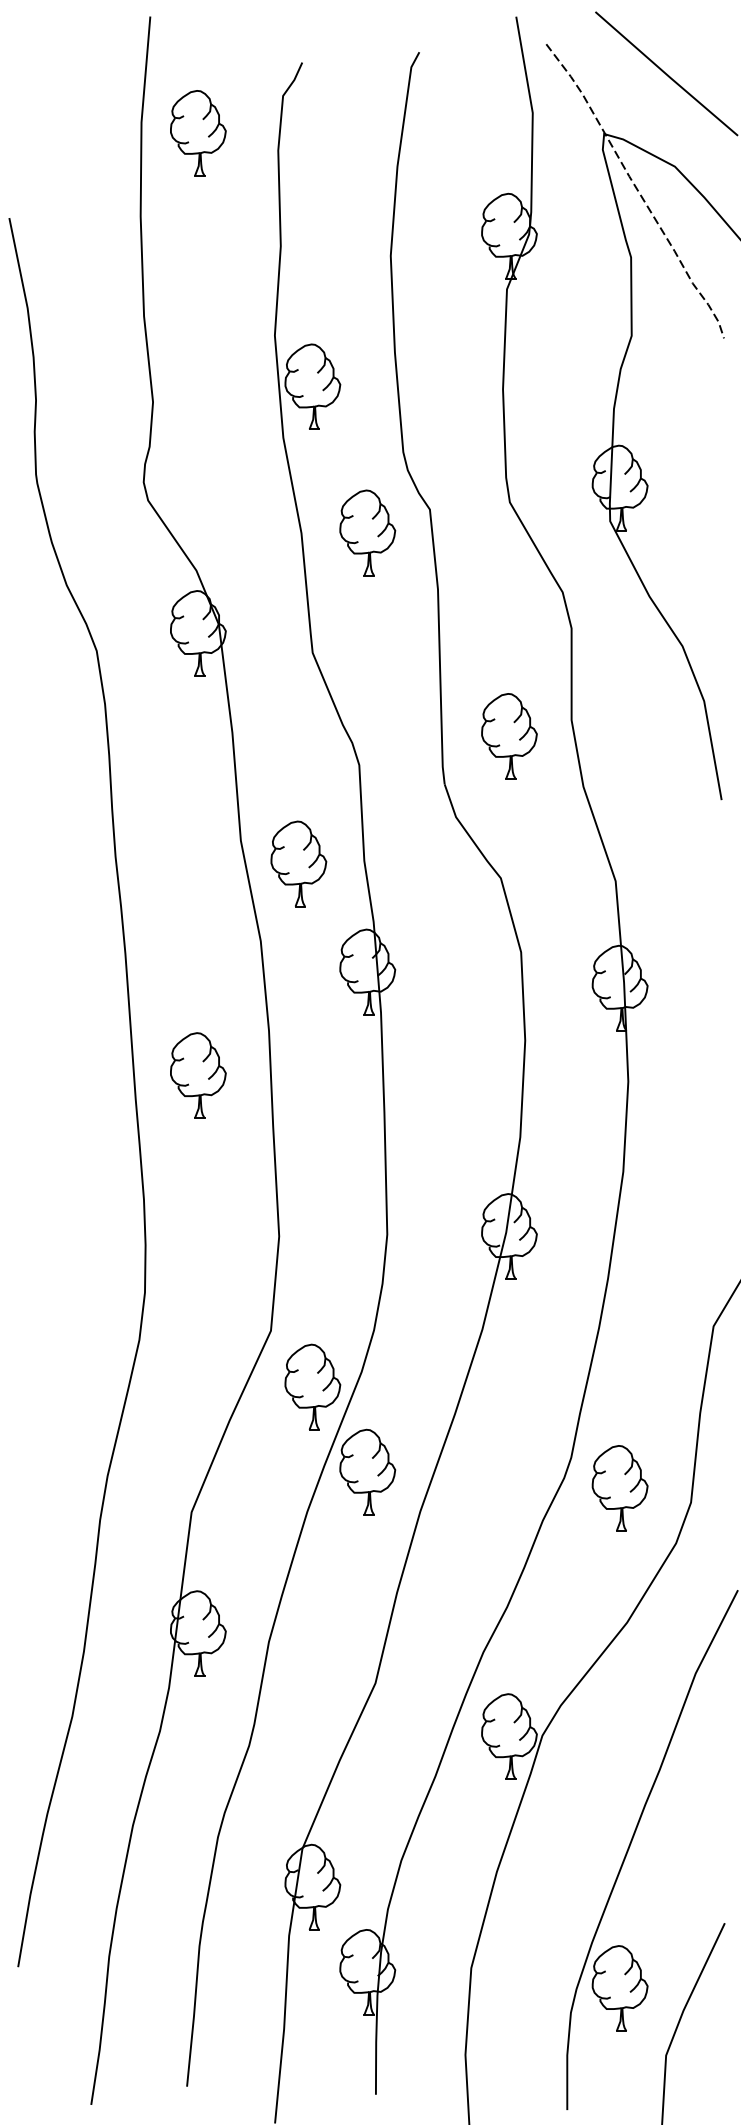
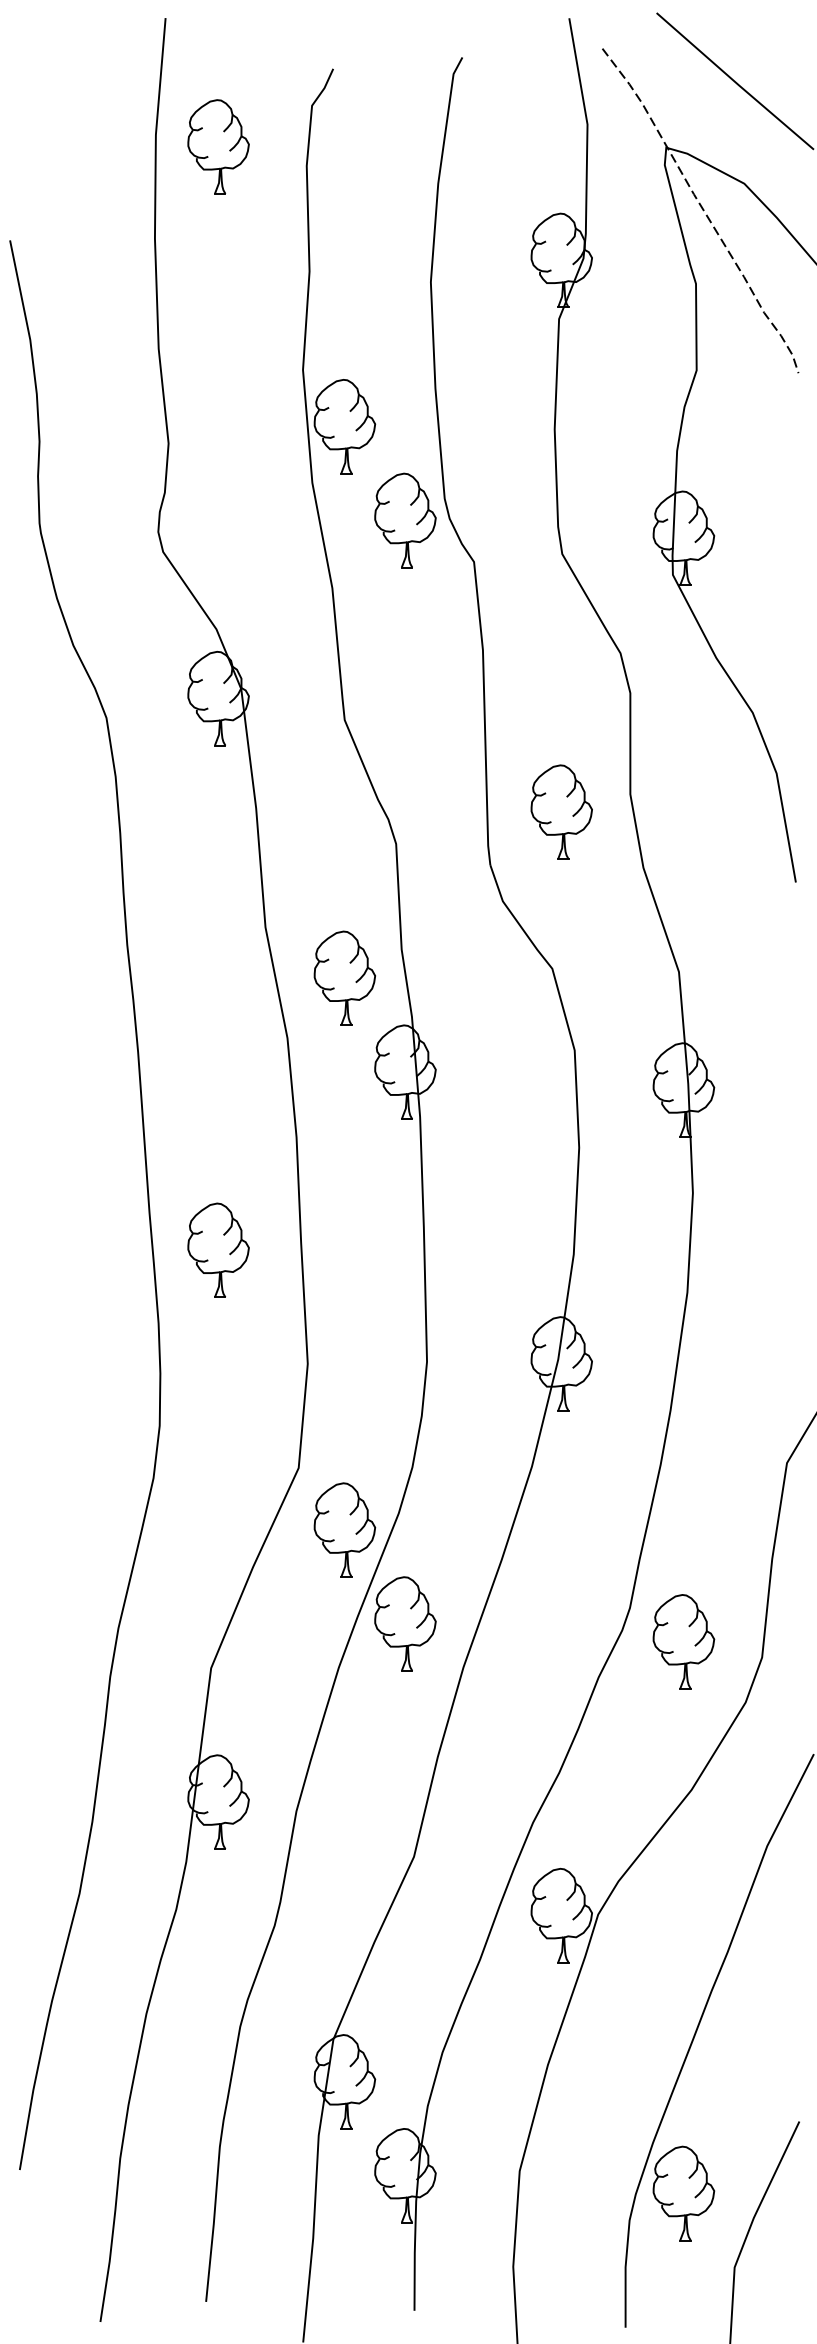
part: (367, 532) -> (405, 520), moved
part: (298, 863) -> (344, 977), moved
part: (198, 1075) -> (218, 1250), moved

